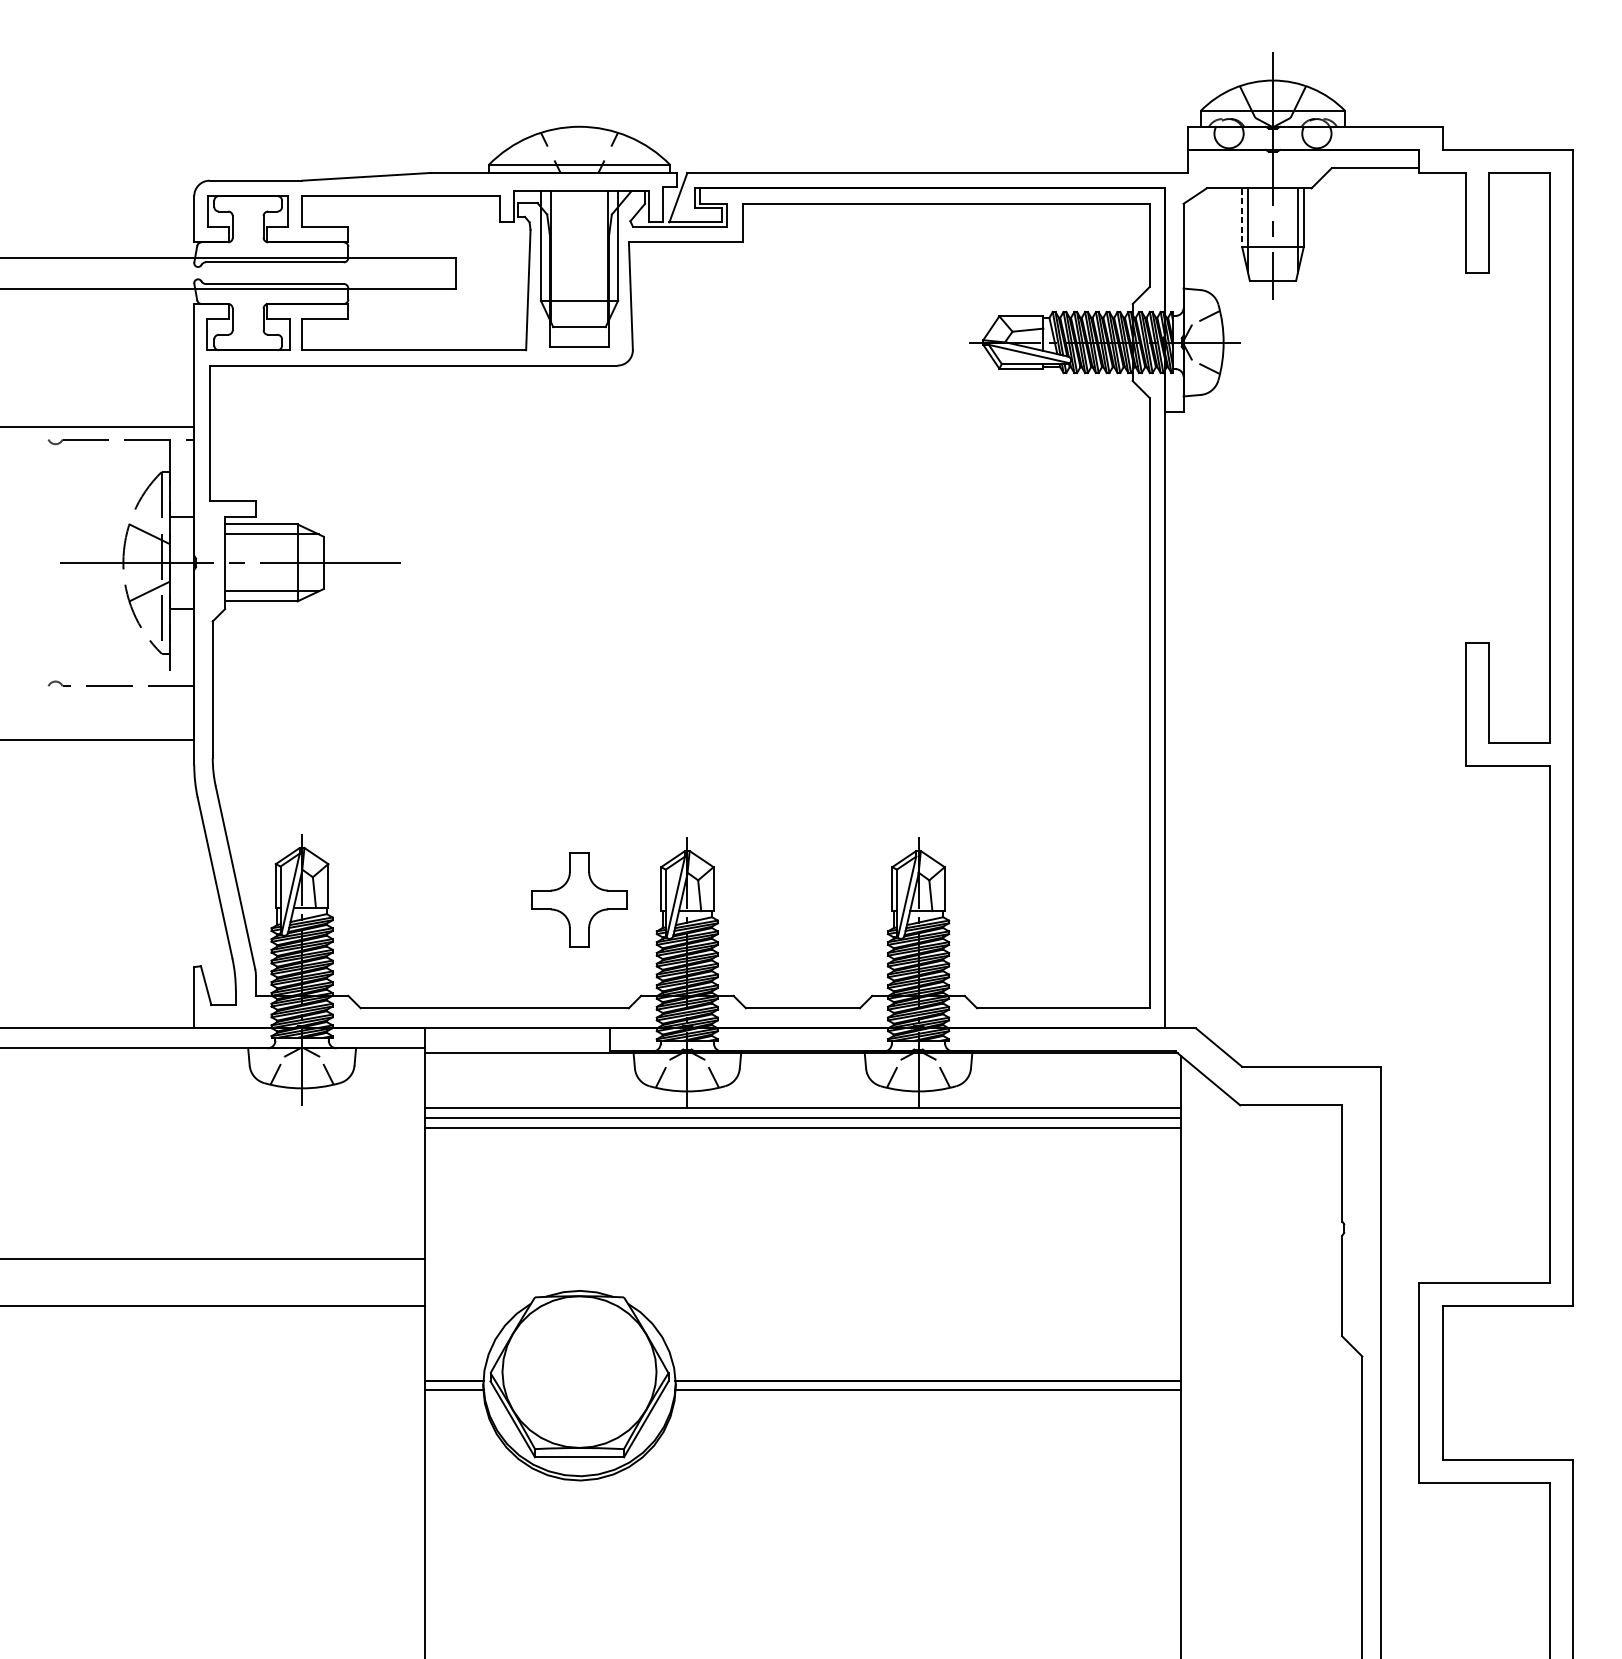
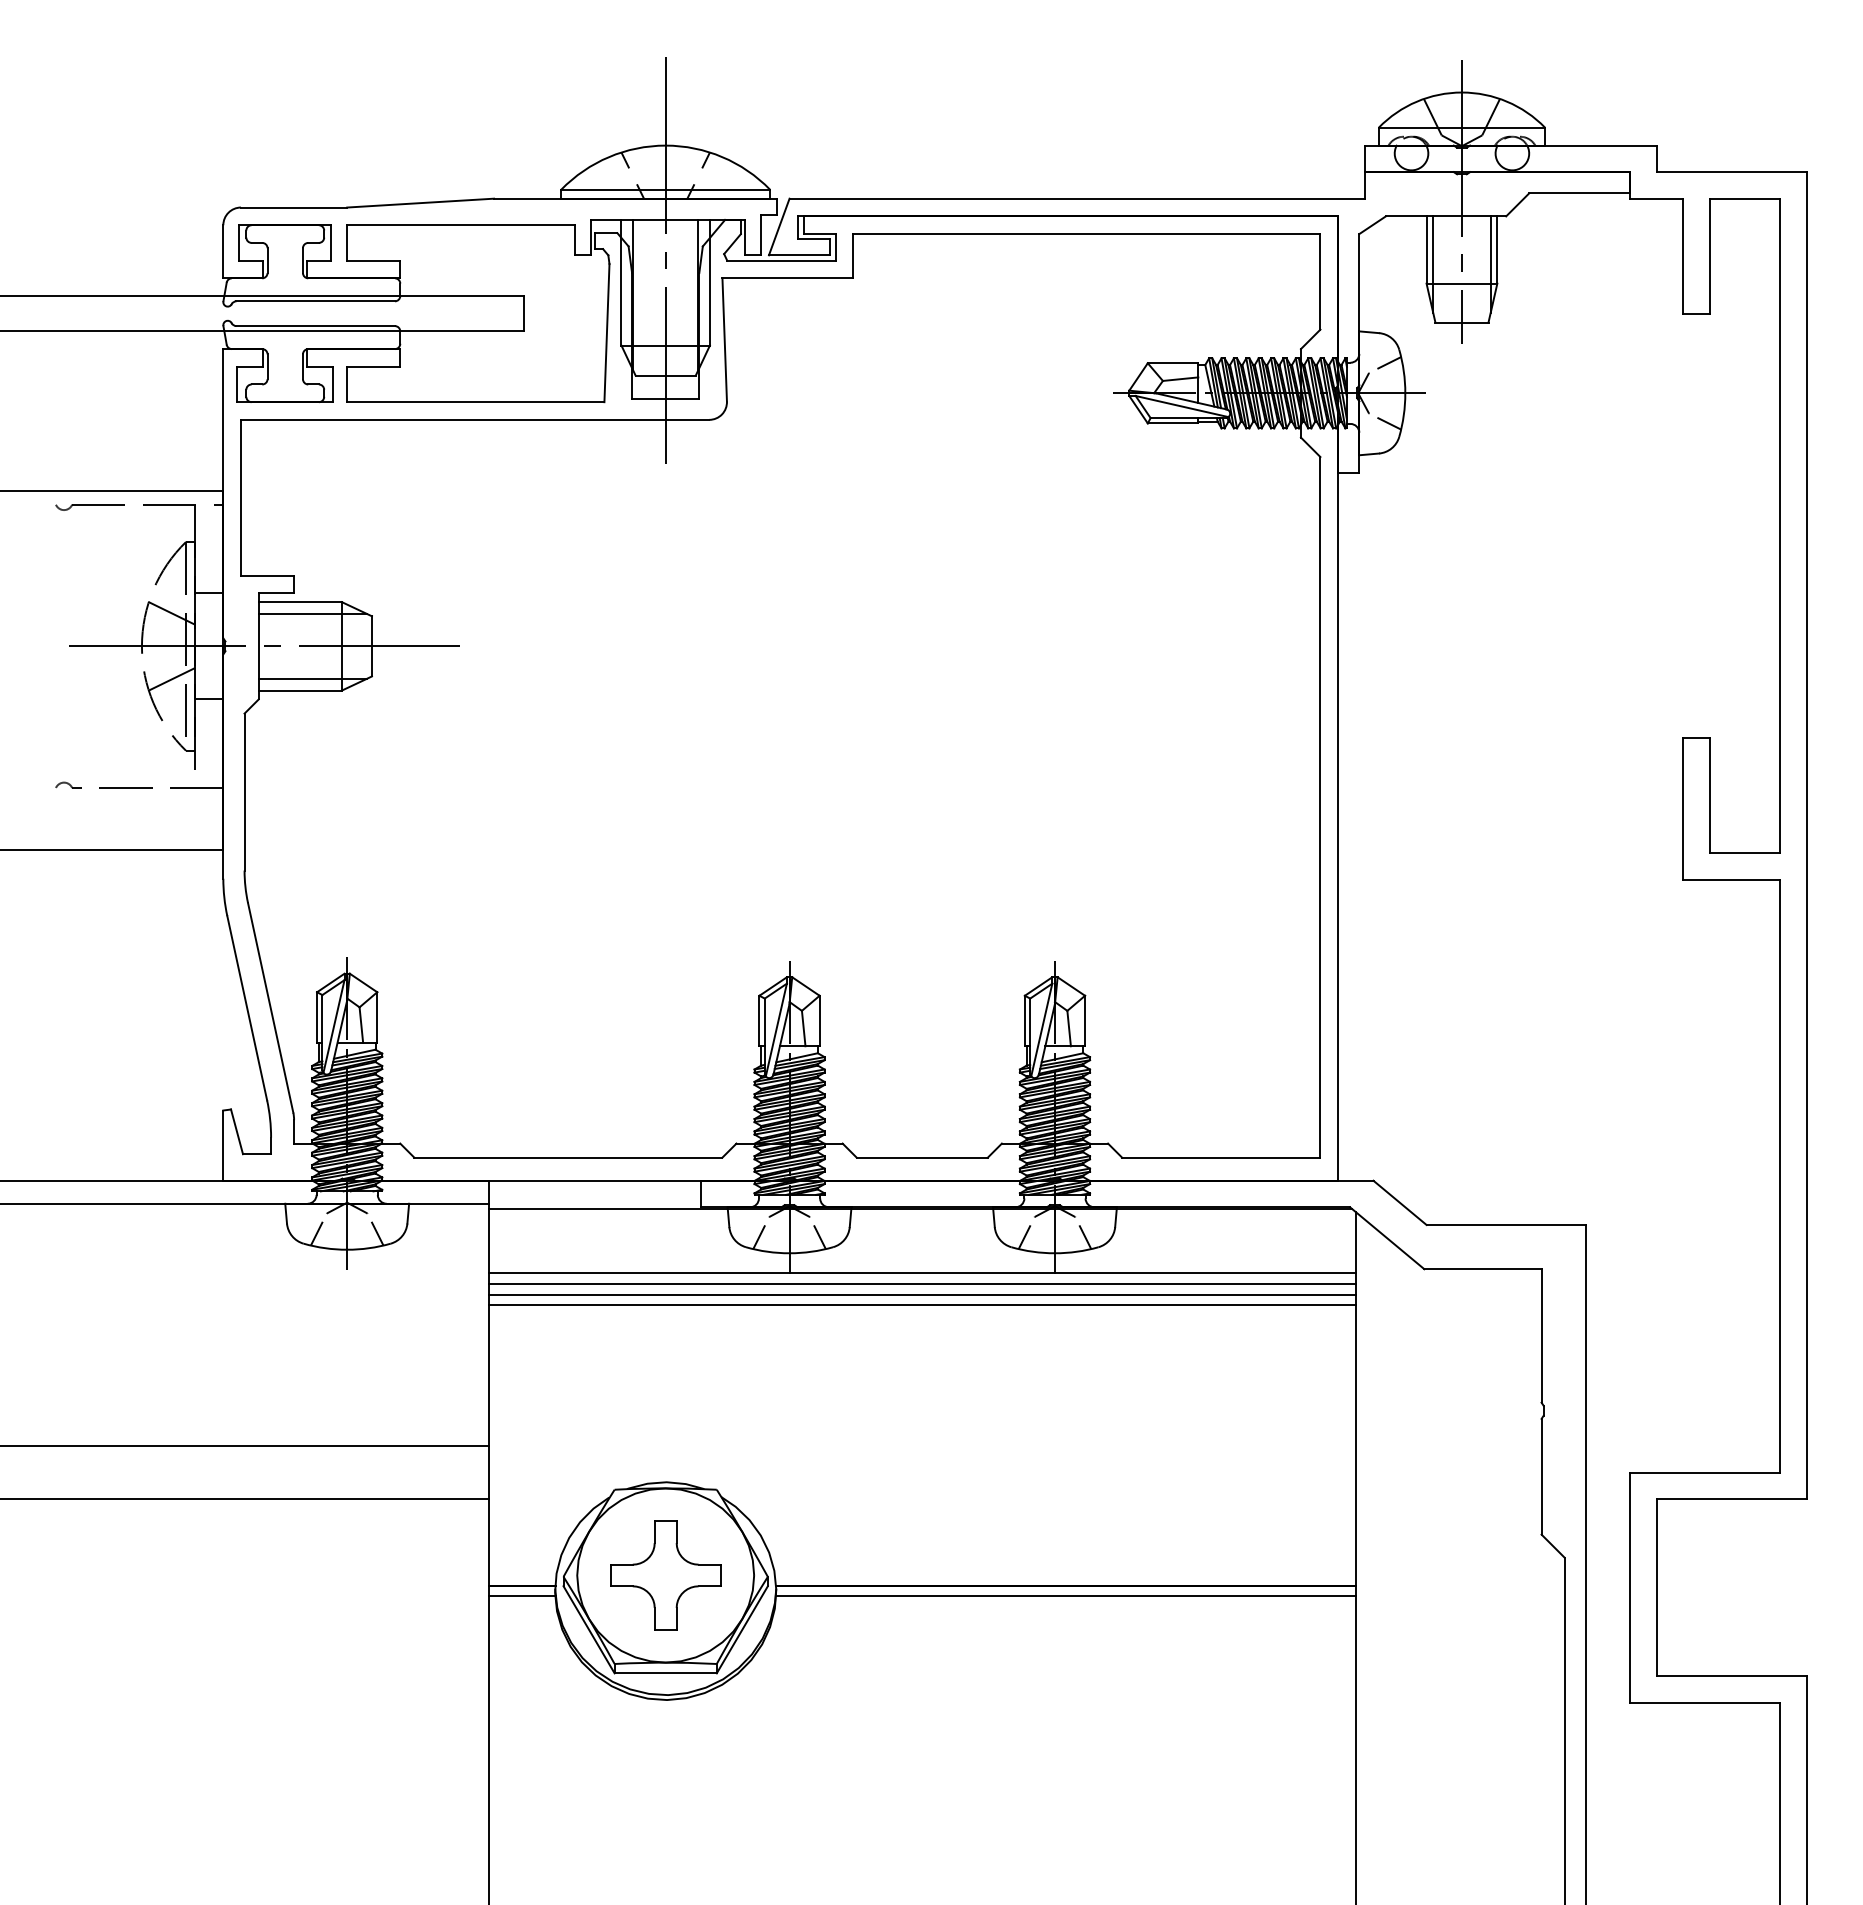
line: (1242, 218) -> (1426, 250), dashed -> solid
line: (579, 226) -> (665, 260), added
part: (579, 900) -> (665, 1575), moved
line: (802, 1136) -> (921, 1304), added

